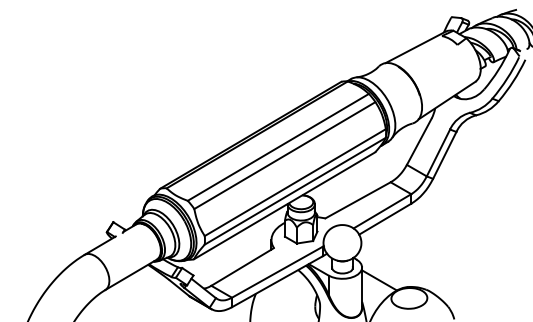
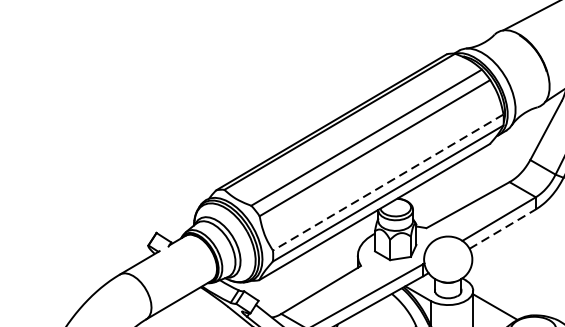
line: (294, 182) -> (387, 182), solid -> dashed
line: (385, 218) -> (503, 228), solid -> dashed

